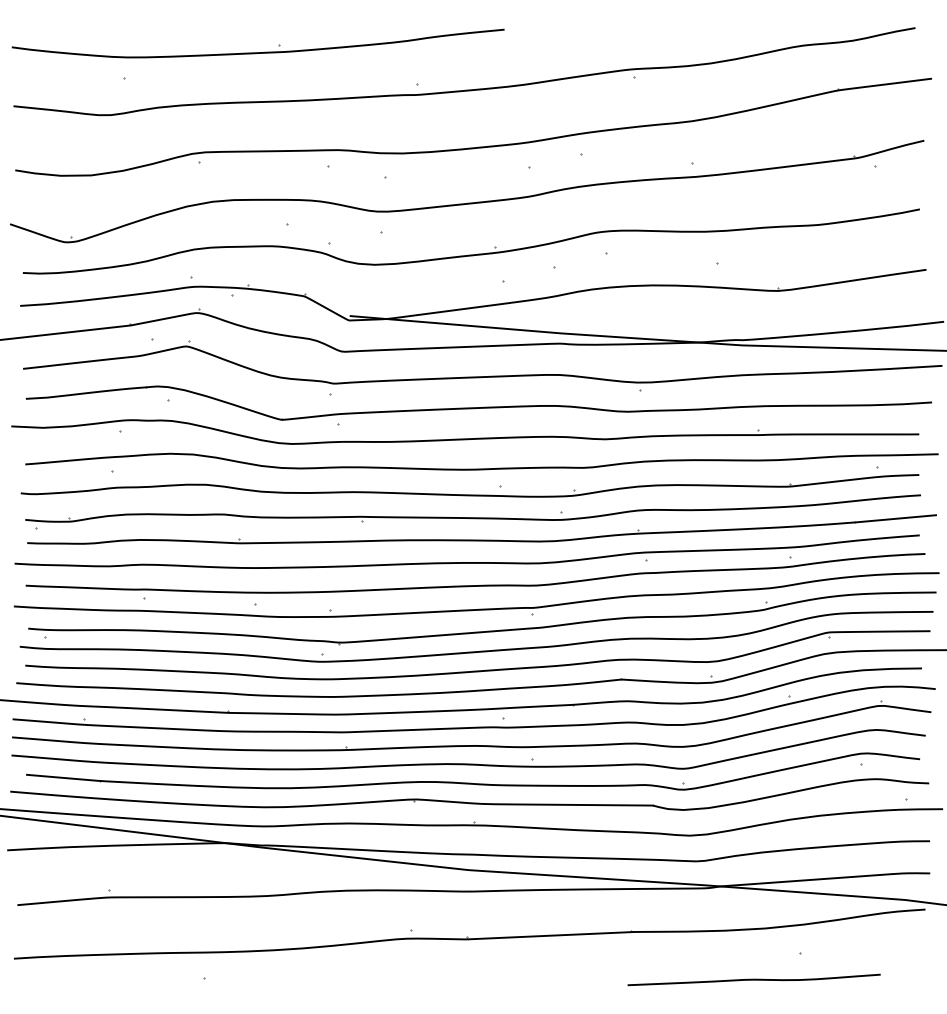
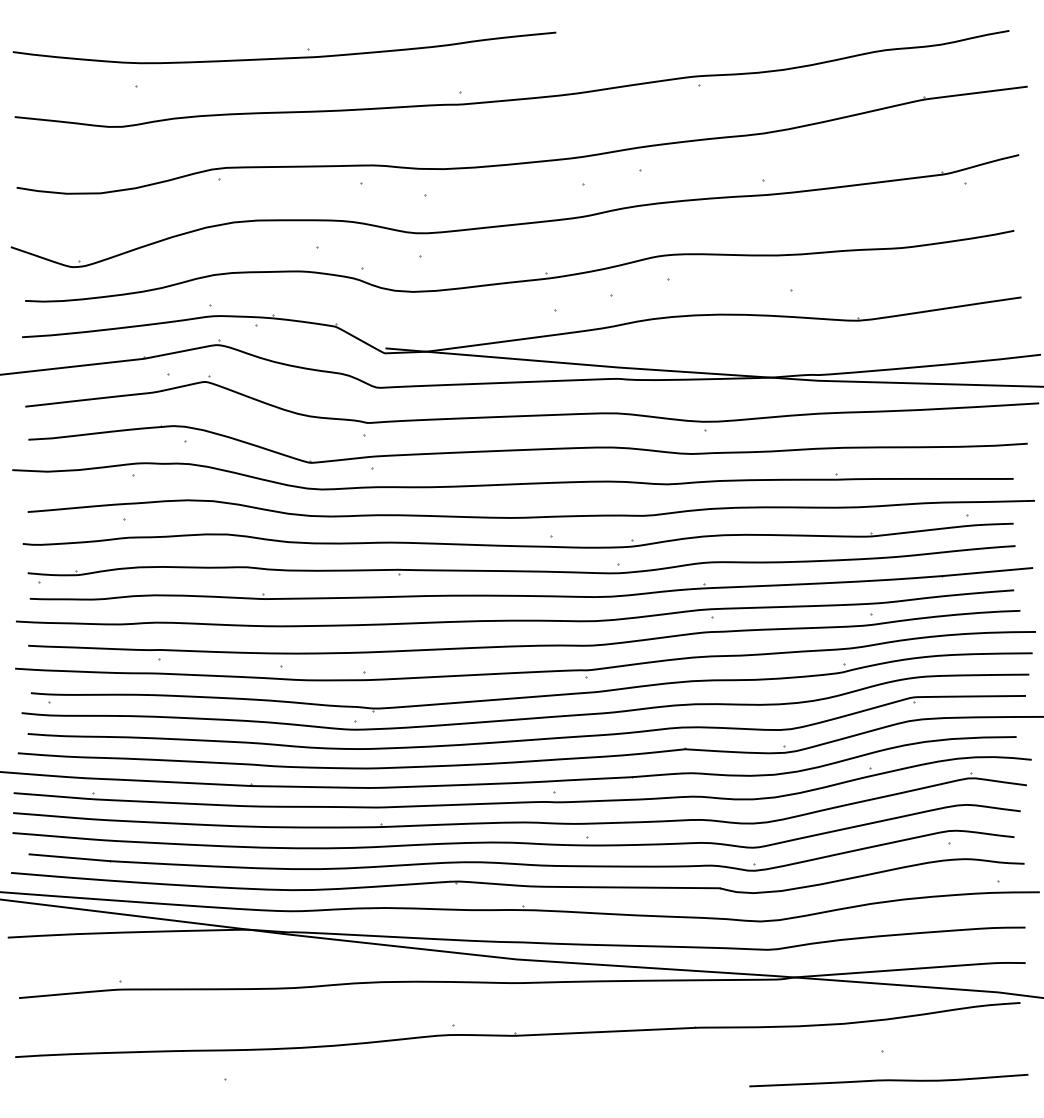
curve: (753, 979) -> (888, 1080), moved

